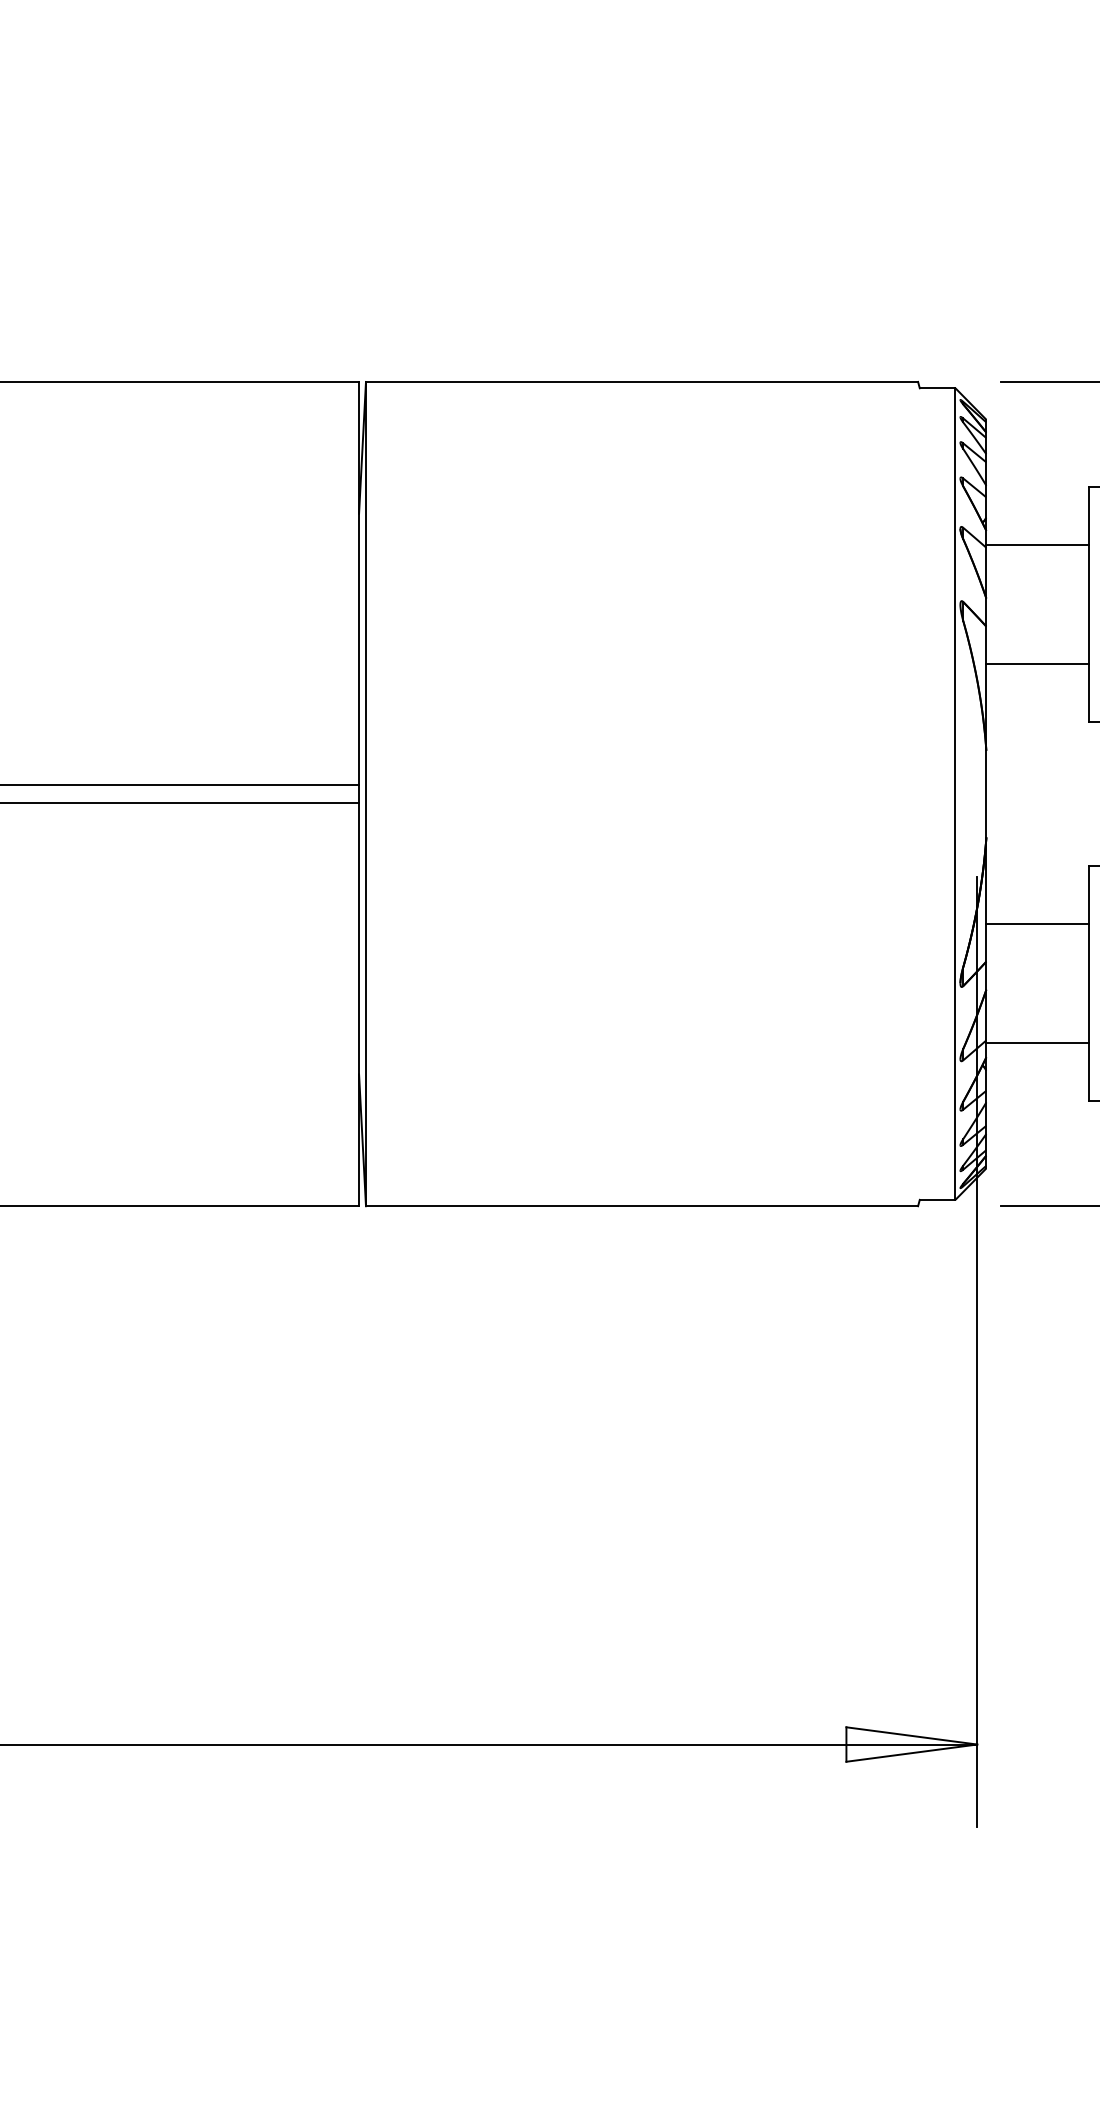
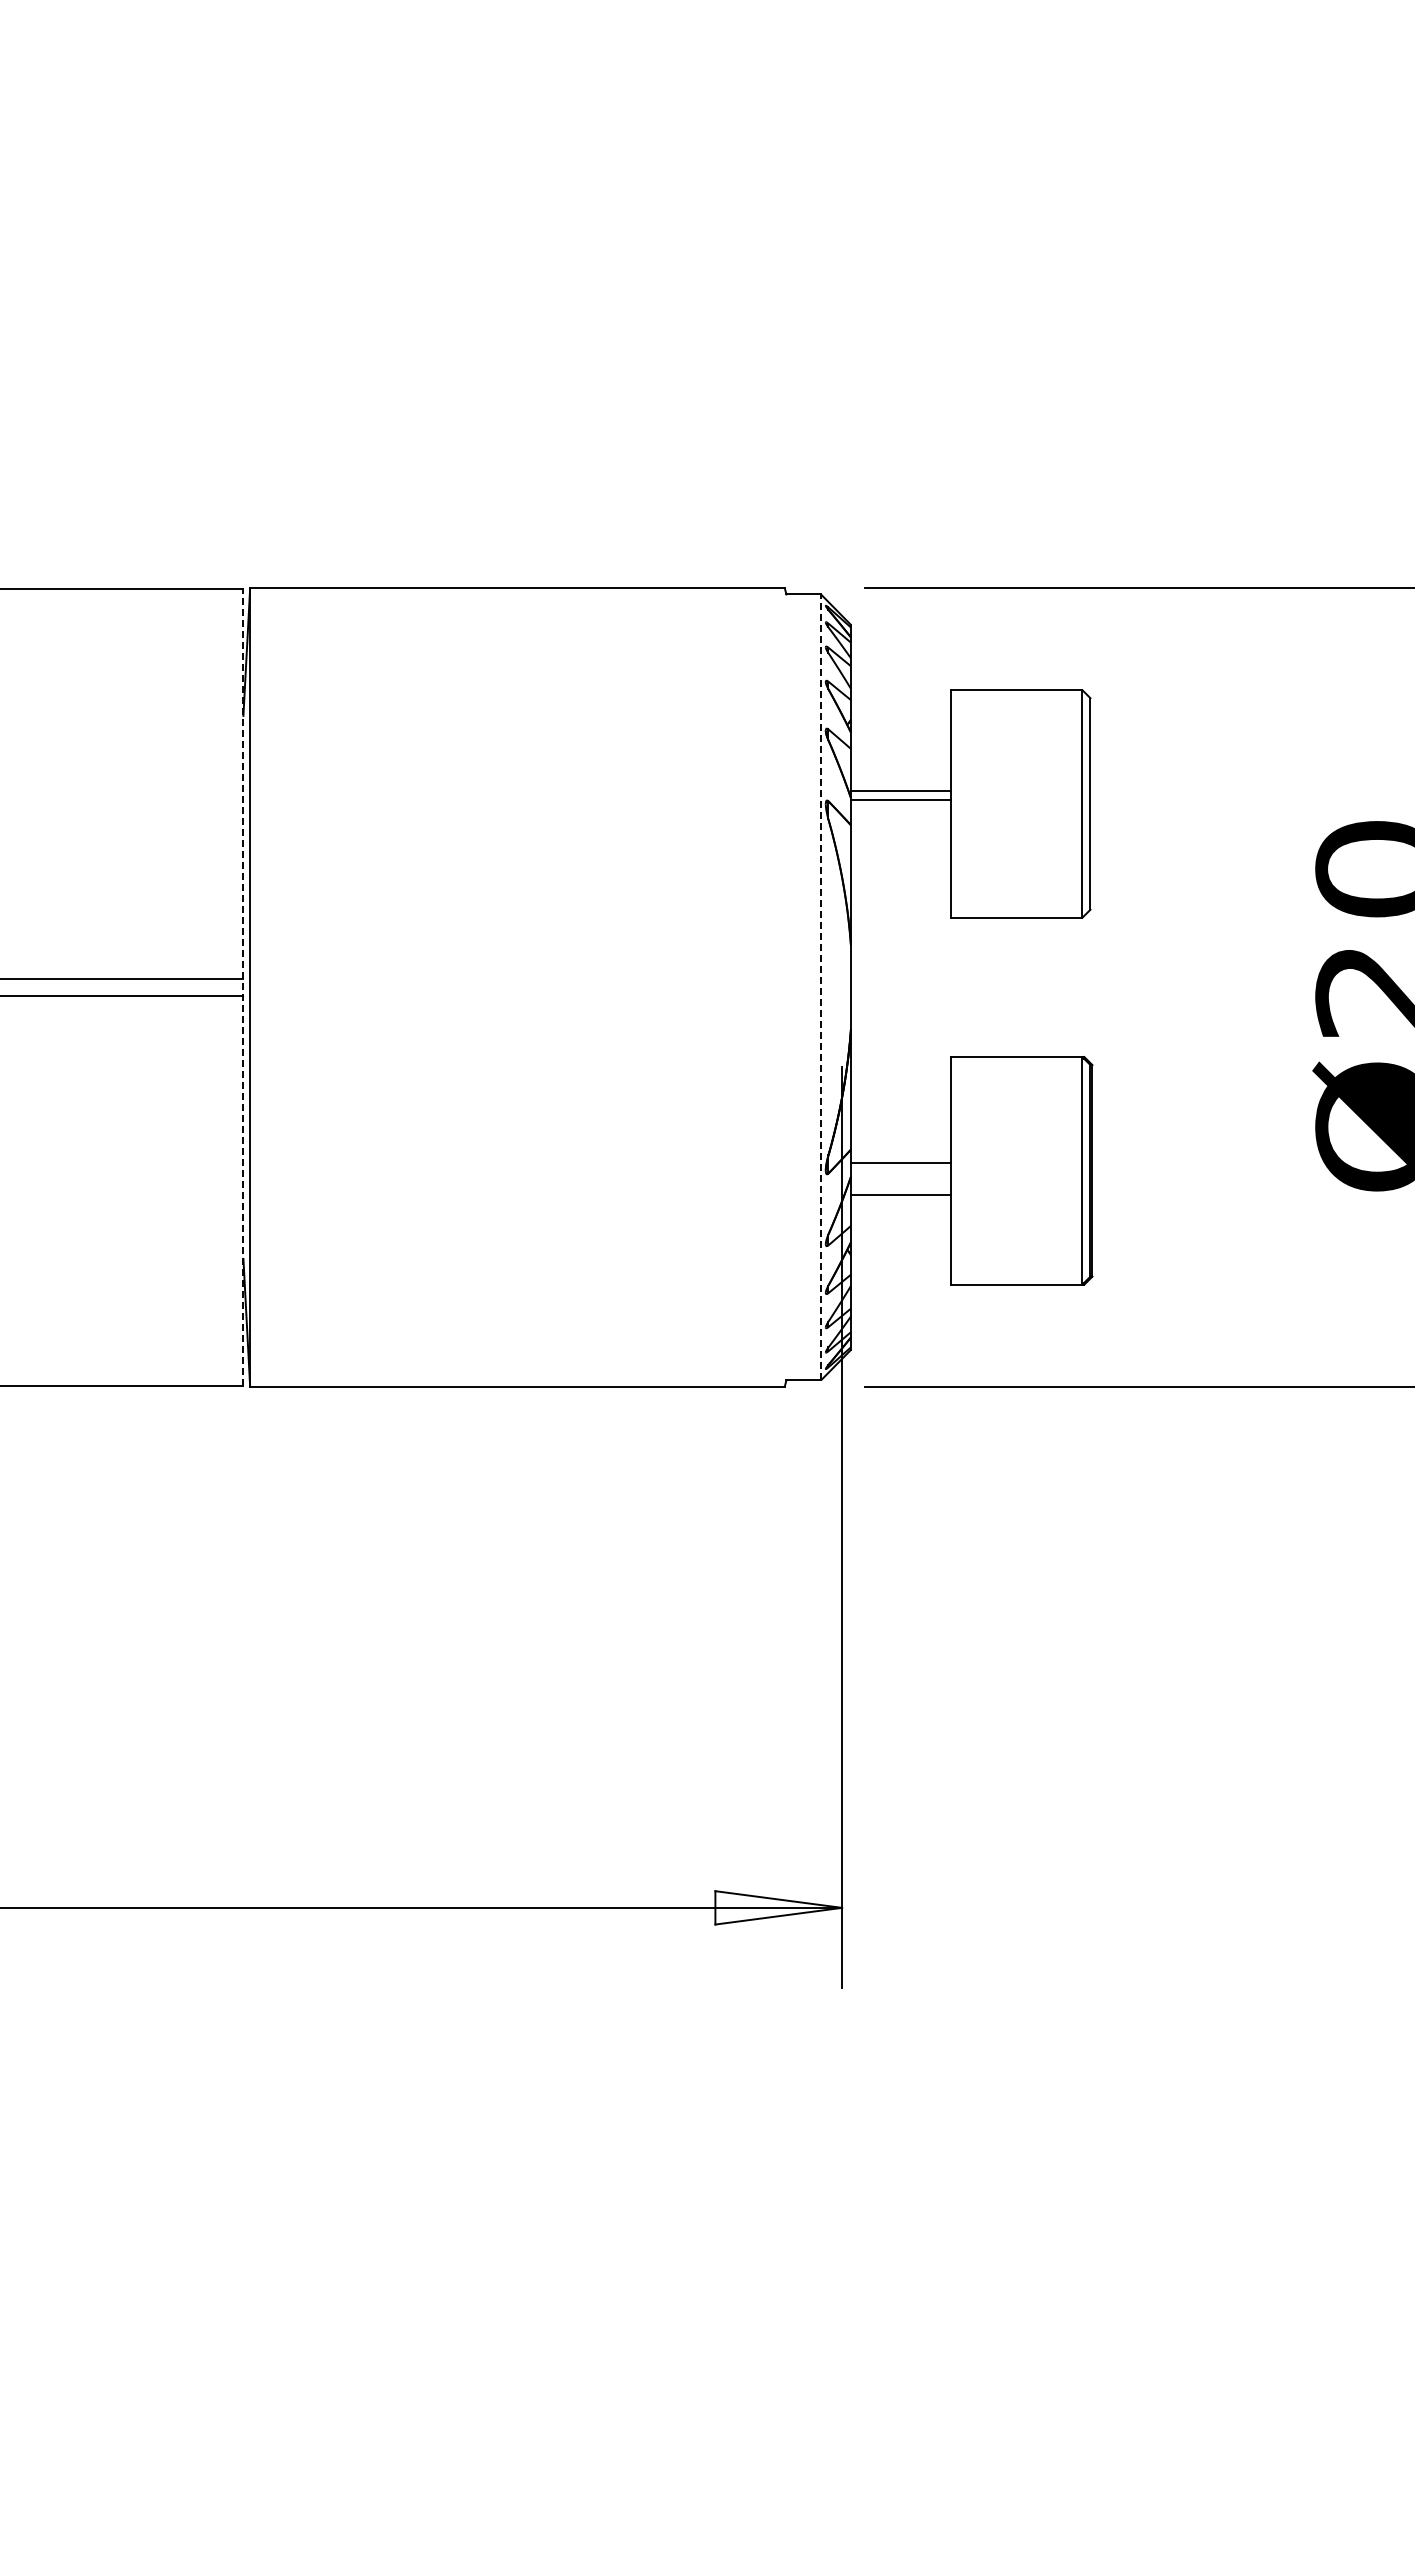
line: (1037, 545) -> (900, 800), moved
line: (1037, 664) -> (900, 790), moved
line: (359, 794) -> (243, 987), solid -> dashed
line: (955, 794) -> (821, 987), solid -> dashed
line: (1037, 923) -> (900, 1194), moved
line: (1037, 1043) -> (900, 1162), moved

